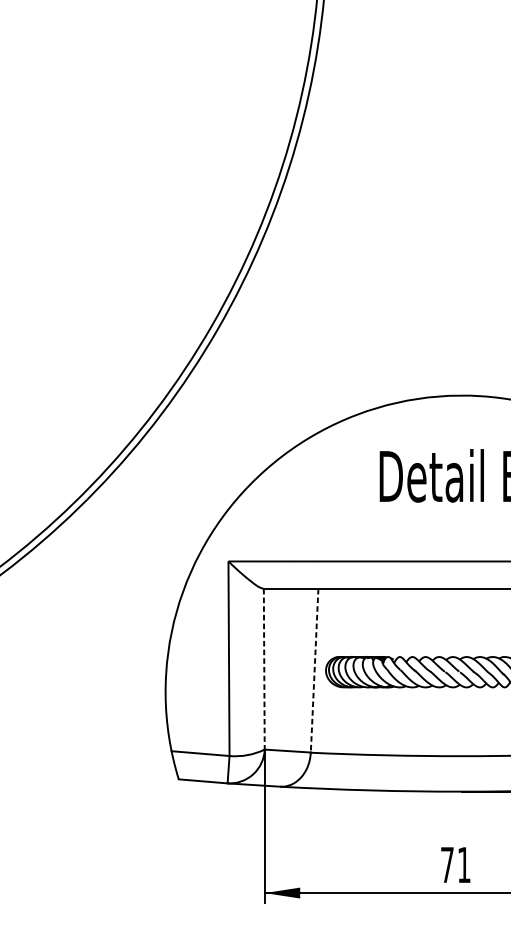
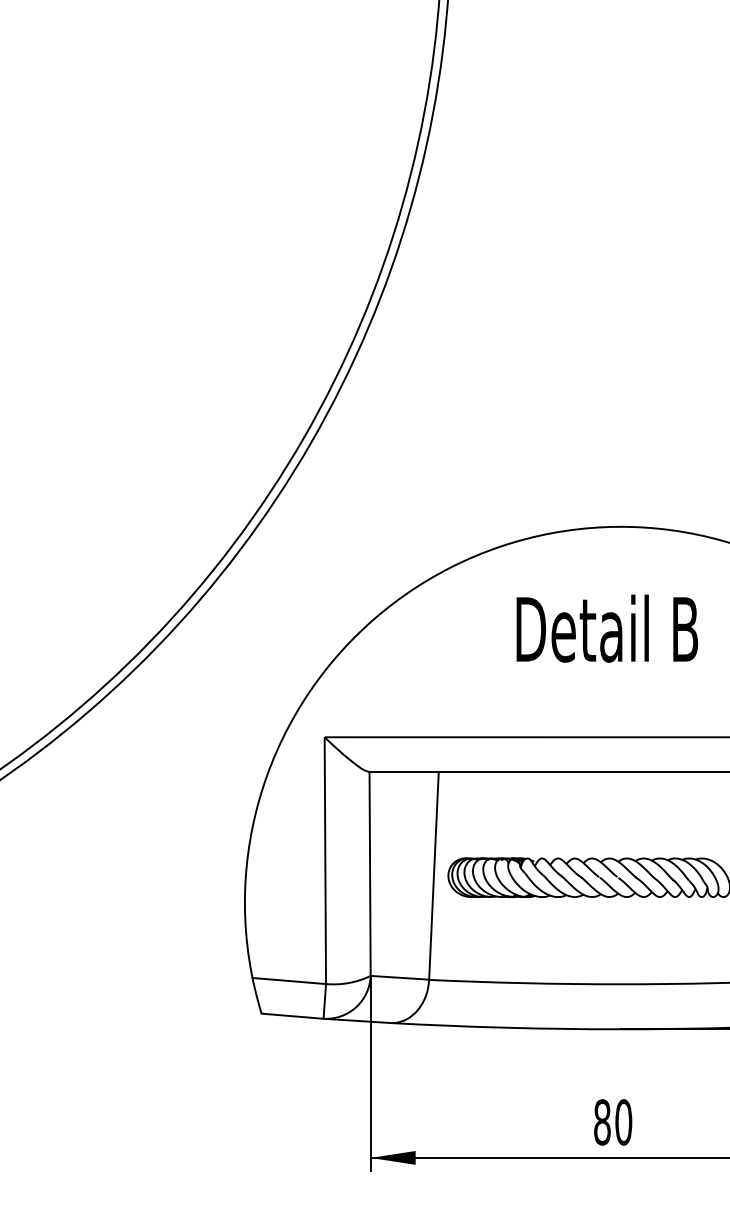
line: (264, 669) -> (370, 874), dashed -> solid
line: (314, 670) -> (433, 875), dashed -> solid
text: (456, 865) -> (613, 1122), 71 -> 80

